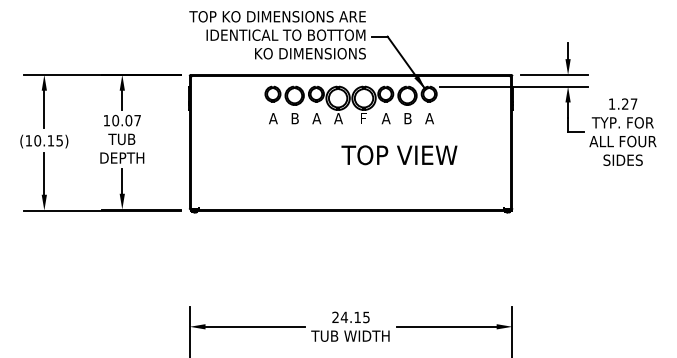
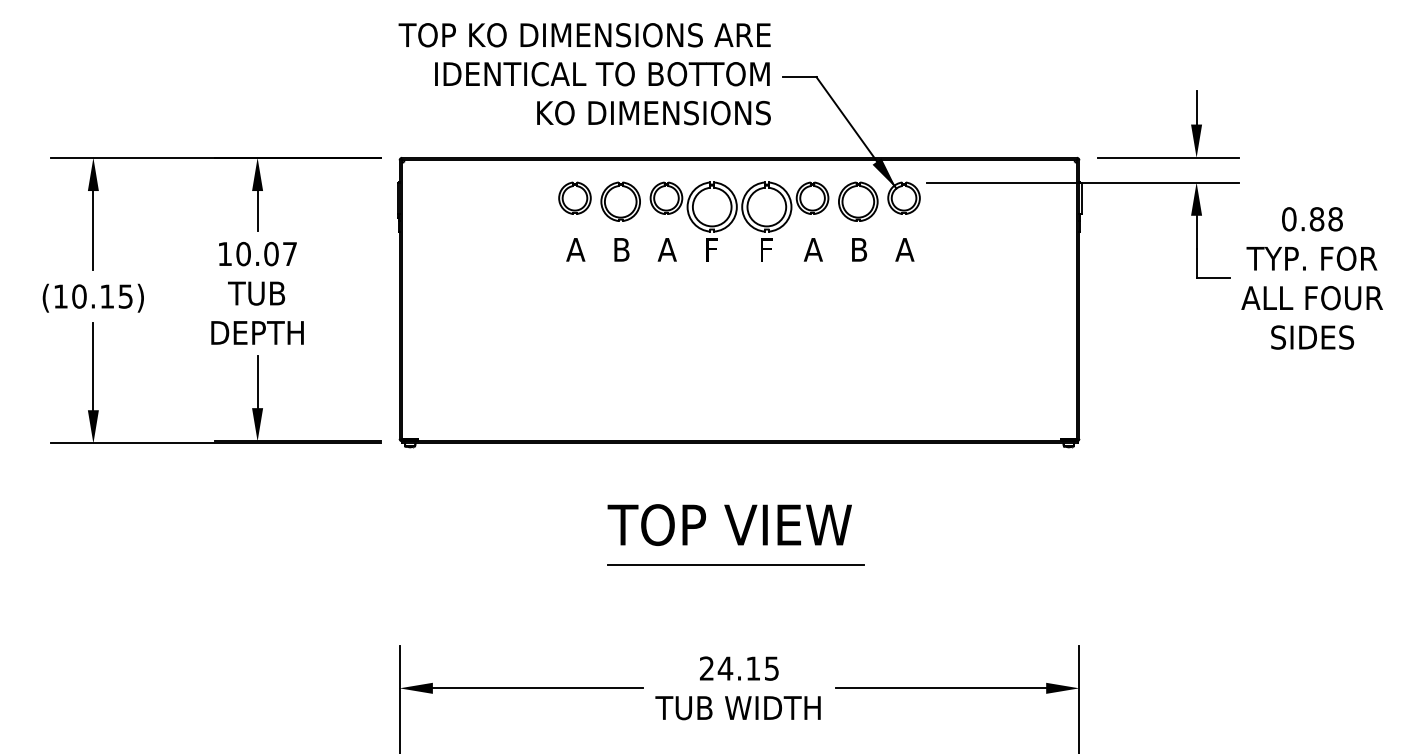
text: (622, 103) -> (1311, 217), 1.27 -> 0.88
text: (338, 118) -> (713, 249), A -> F
text: (399, 155) -> (729, 525), moved
line: (348, 268) -> (734, 565), added

